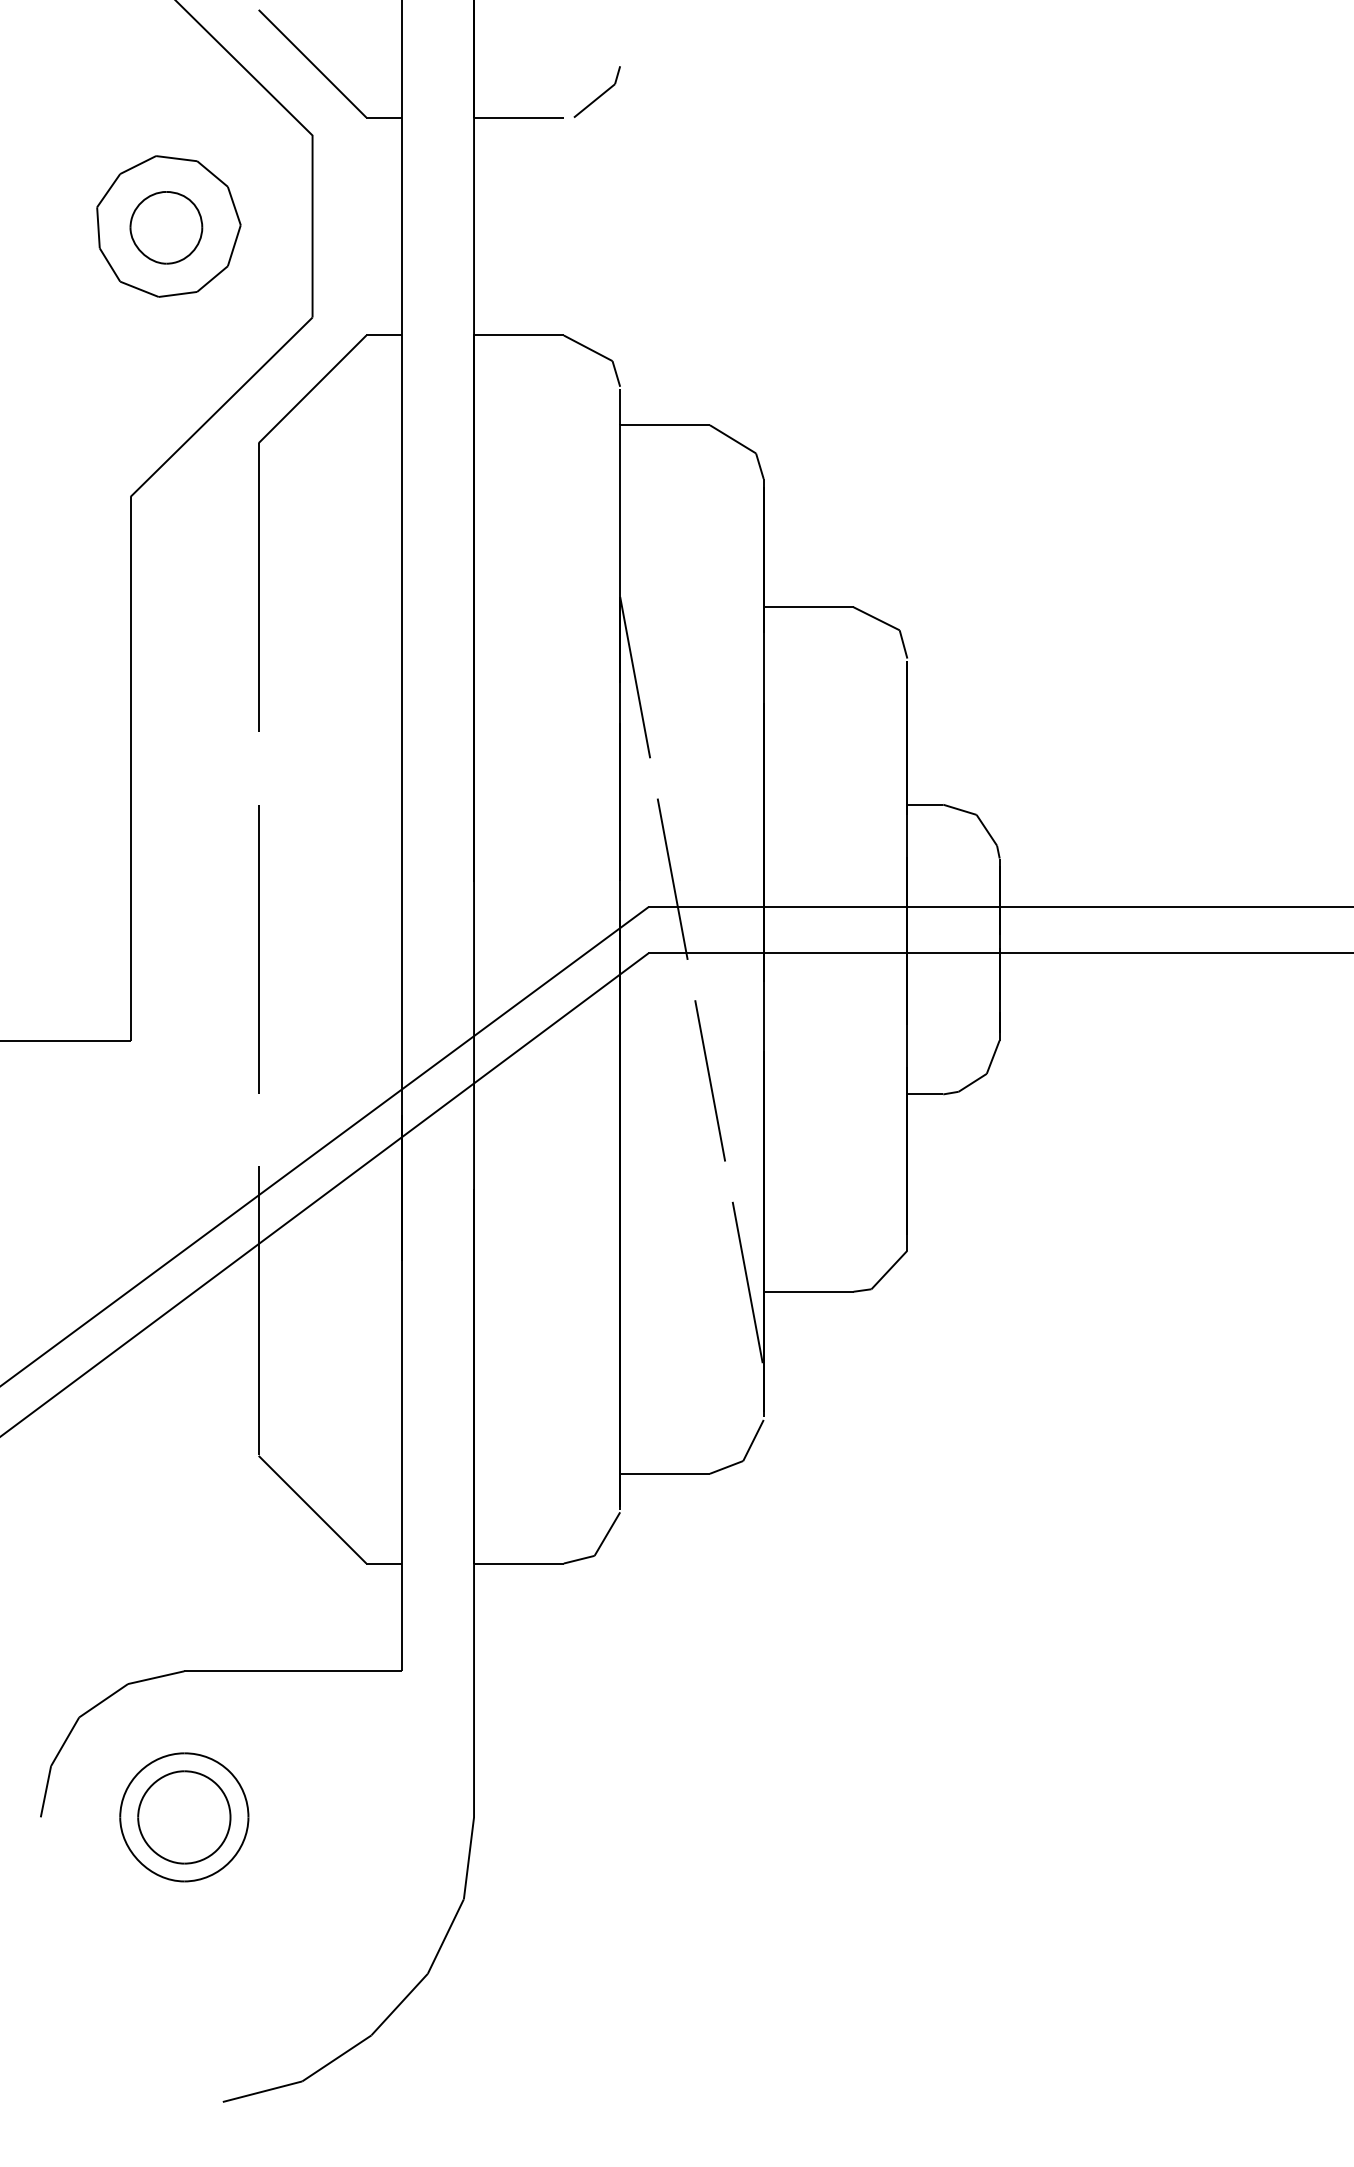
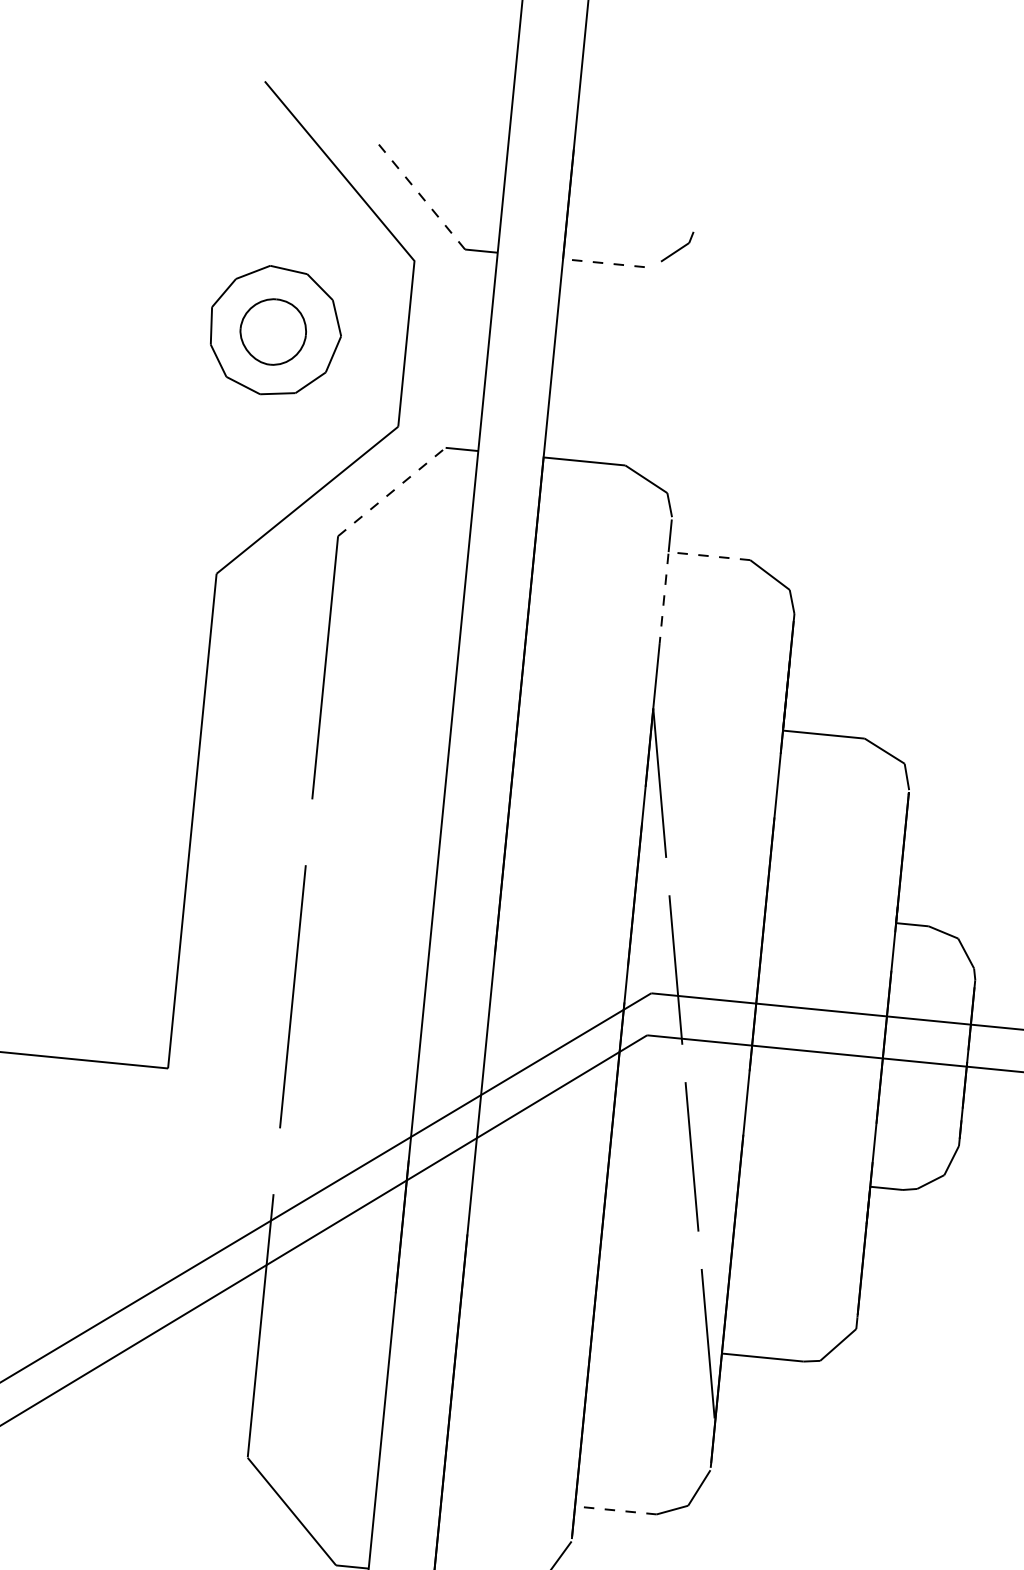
line: (312, 63) -> (420, 195), solid -> dashed
part: (596, 91) -> (676, 246), size x0.7
line: (518, 117) -> (603, 263), solid -> dashed
line: (312, 388) -> (391, 491), solid -> dashed
line: (620, 430) -> (668, 556), solid -> dashed
line: (665, 1473) -> (616, 1510), solid -> dashed

